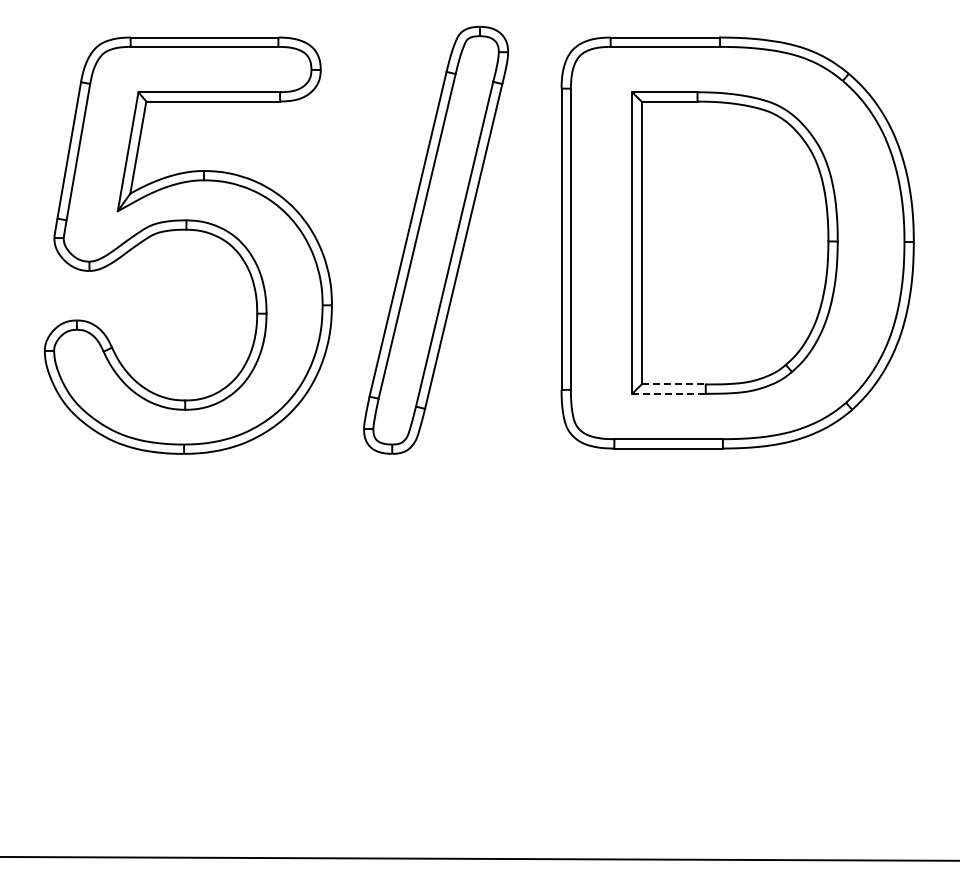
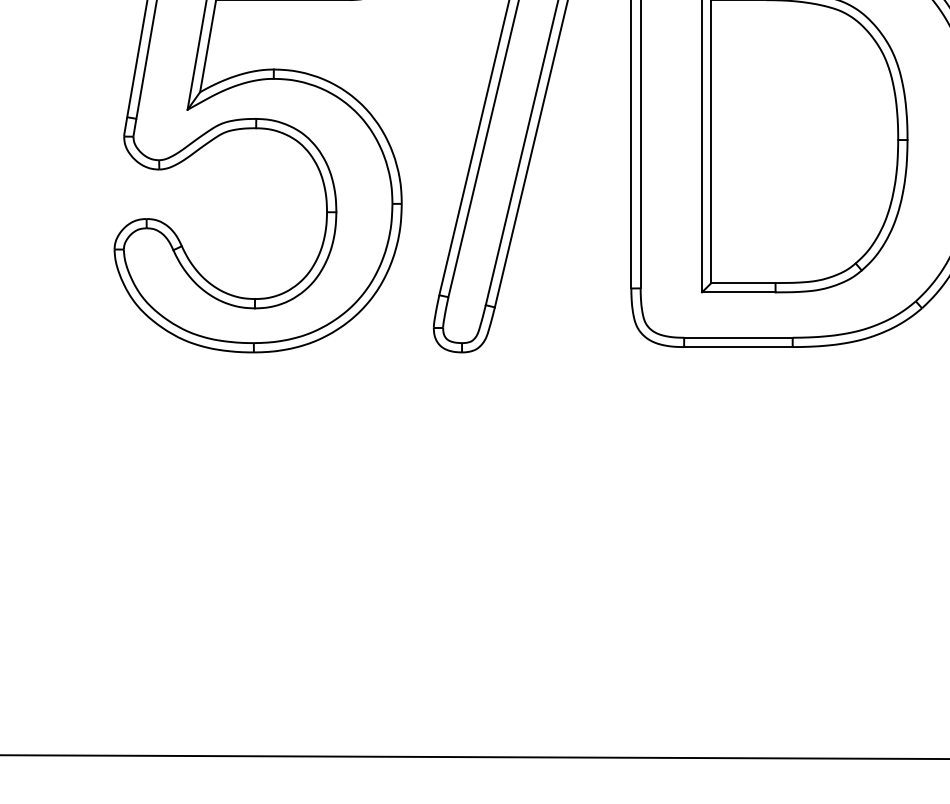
line: (674, 384) -> (744, 283), dashed -> solid
line: (669, 393) -> (739, 292), dashed -> solid

